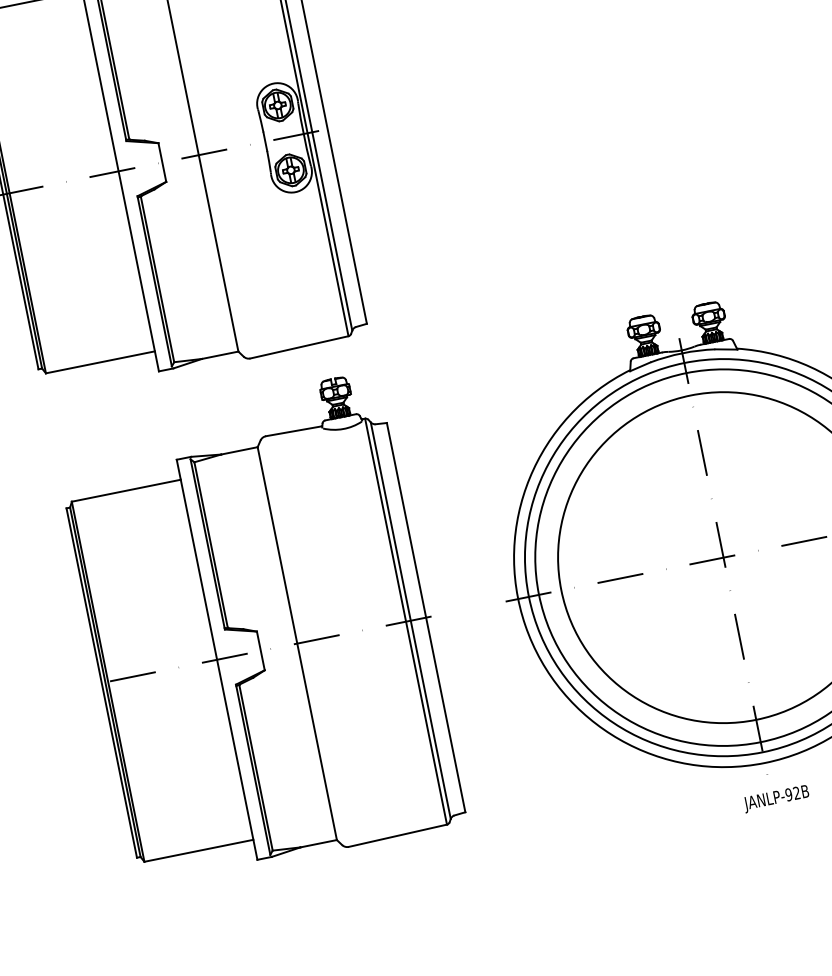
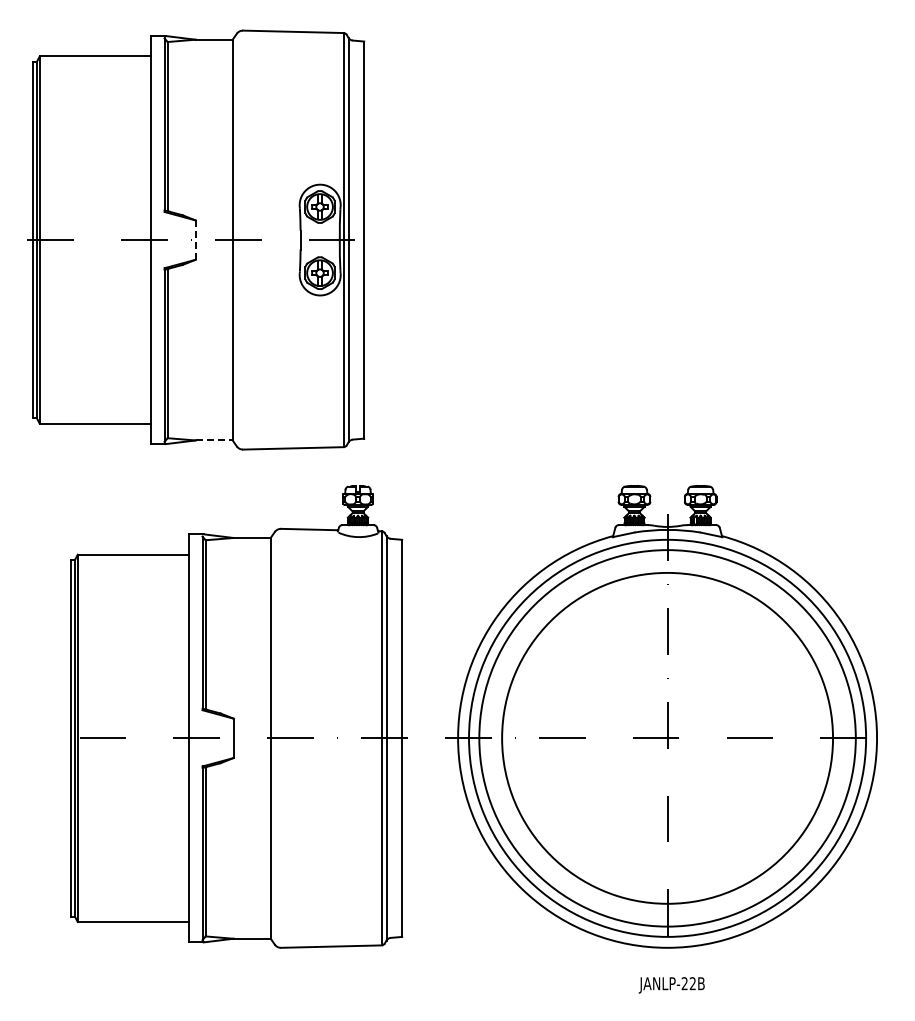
line: (162, 162) -> (195, 240), solid -> dashed
line: (220, 355) -> (214, 440), solid -> dashed
part: (261, 628) -> (238, 716), moved
text: (788, 794) -> (684, 983), JANLP-92B -> JANLP-22B

